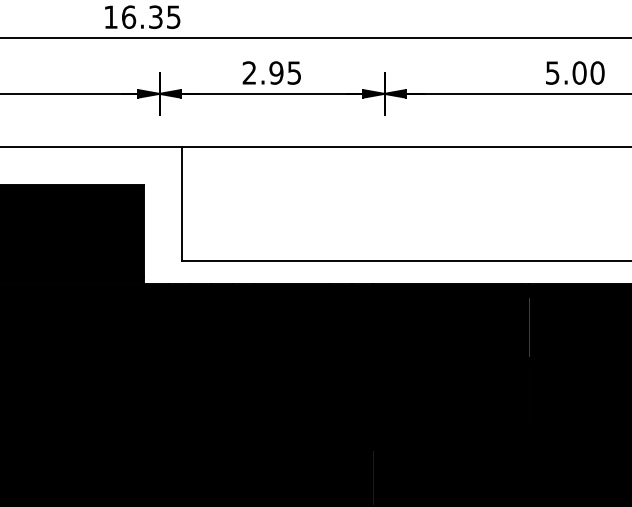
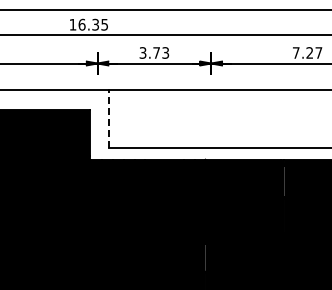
text: (272, 72) -> (154, 52), 2.95 -> 3.73
text: (574, 72) -> (307, 52), 5.00 -> 7.27
line: (183, 204) -> (109, 119), solid -> dashed

